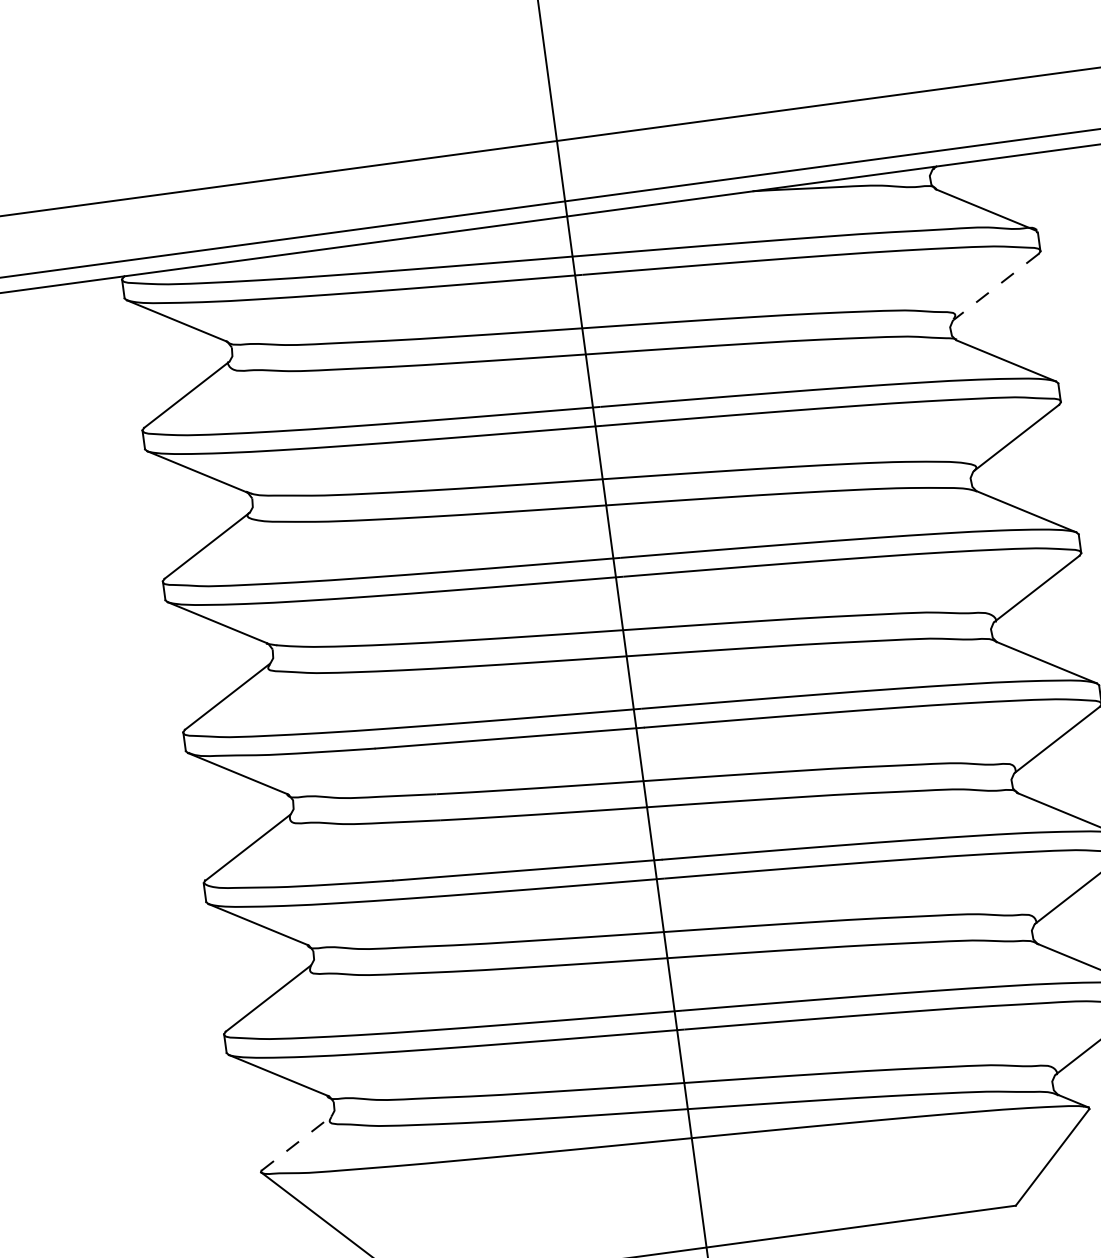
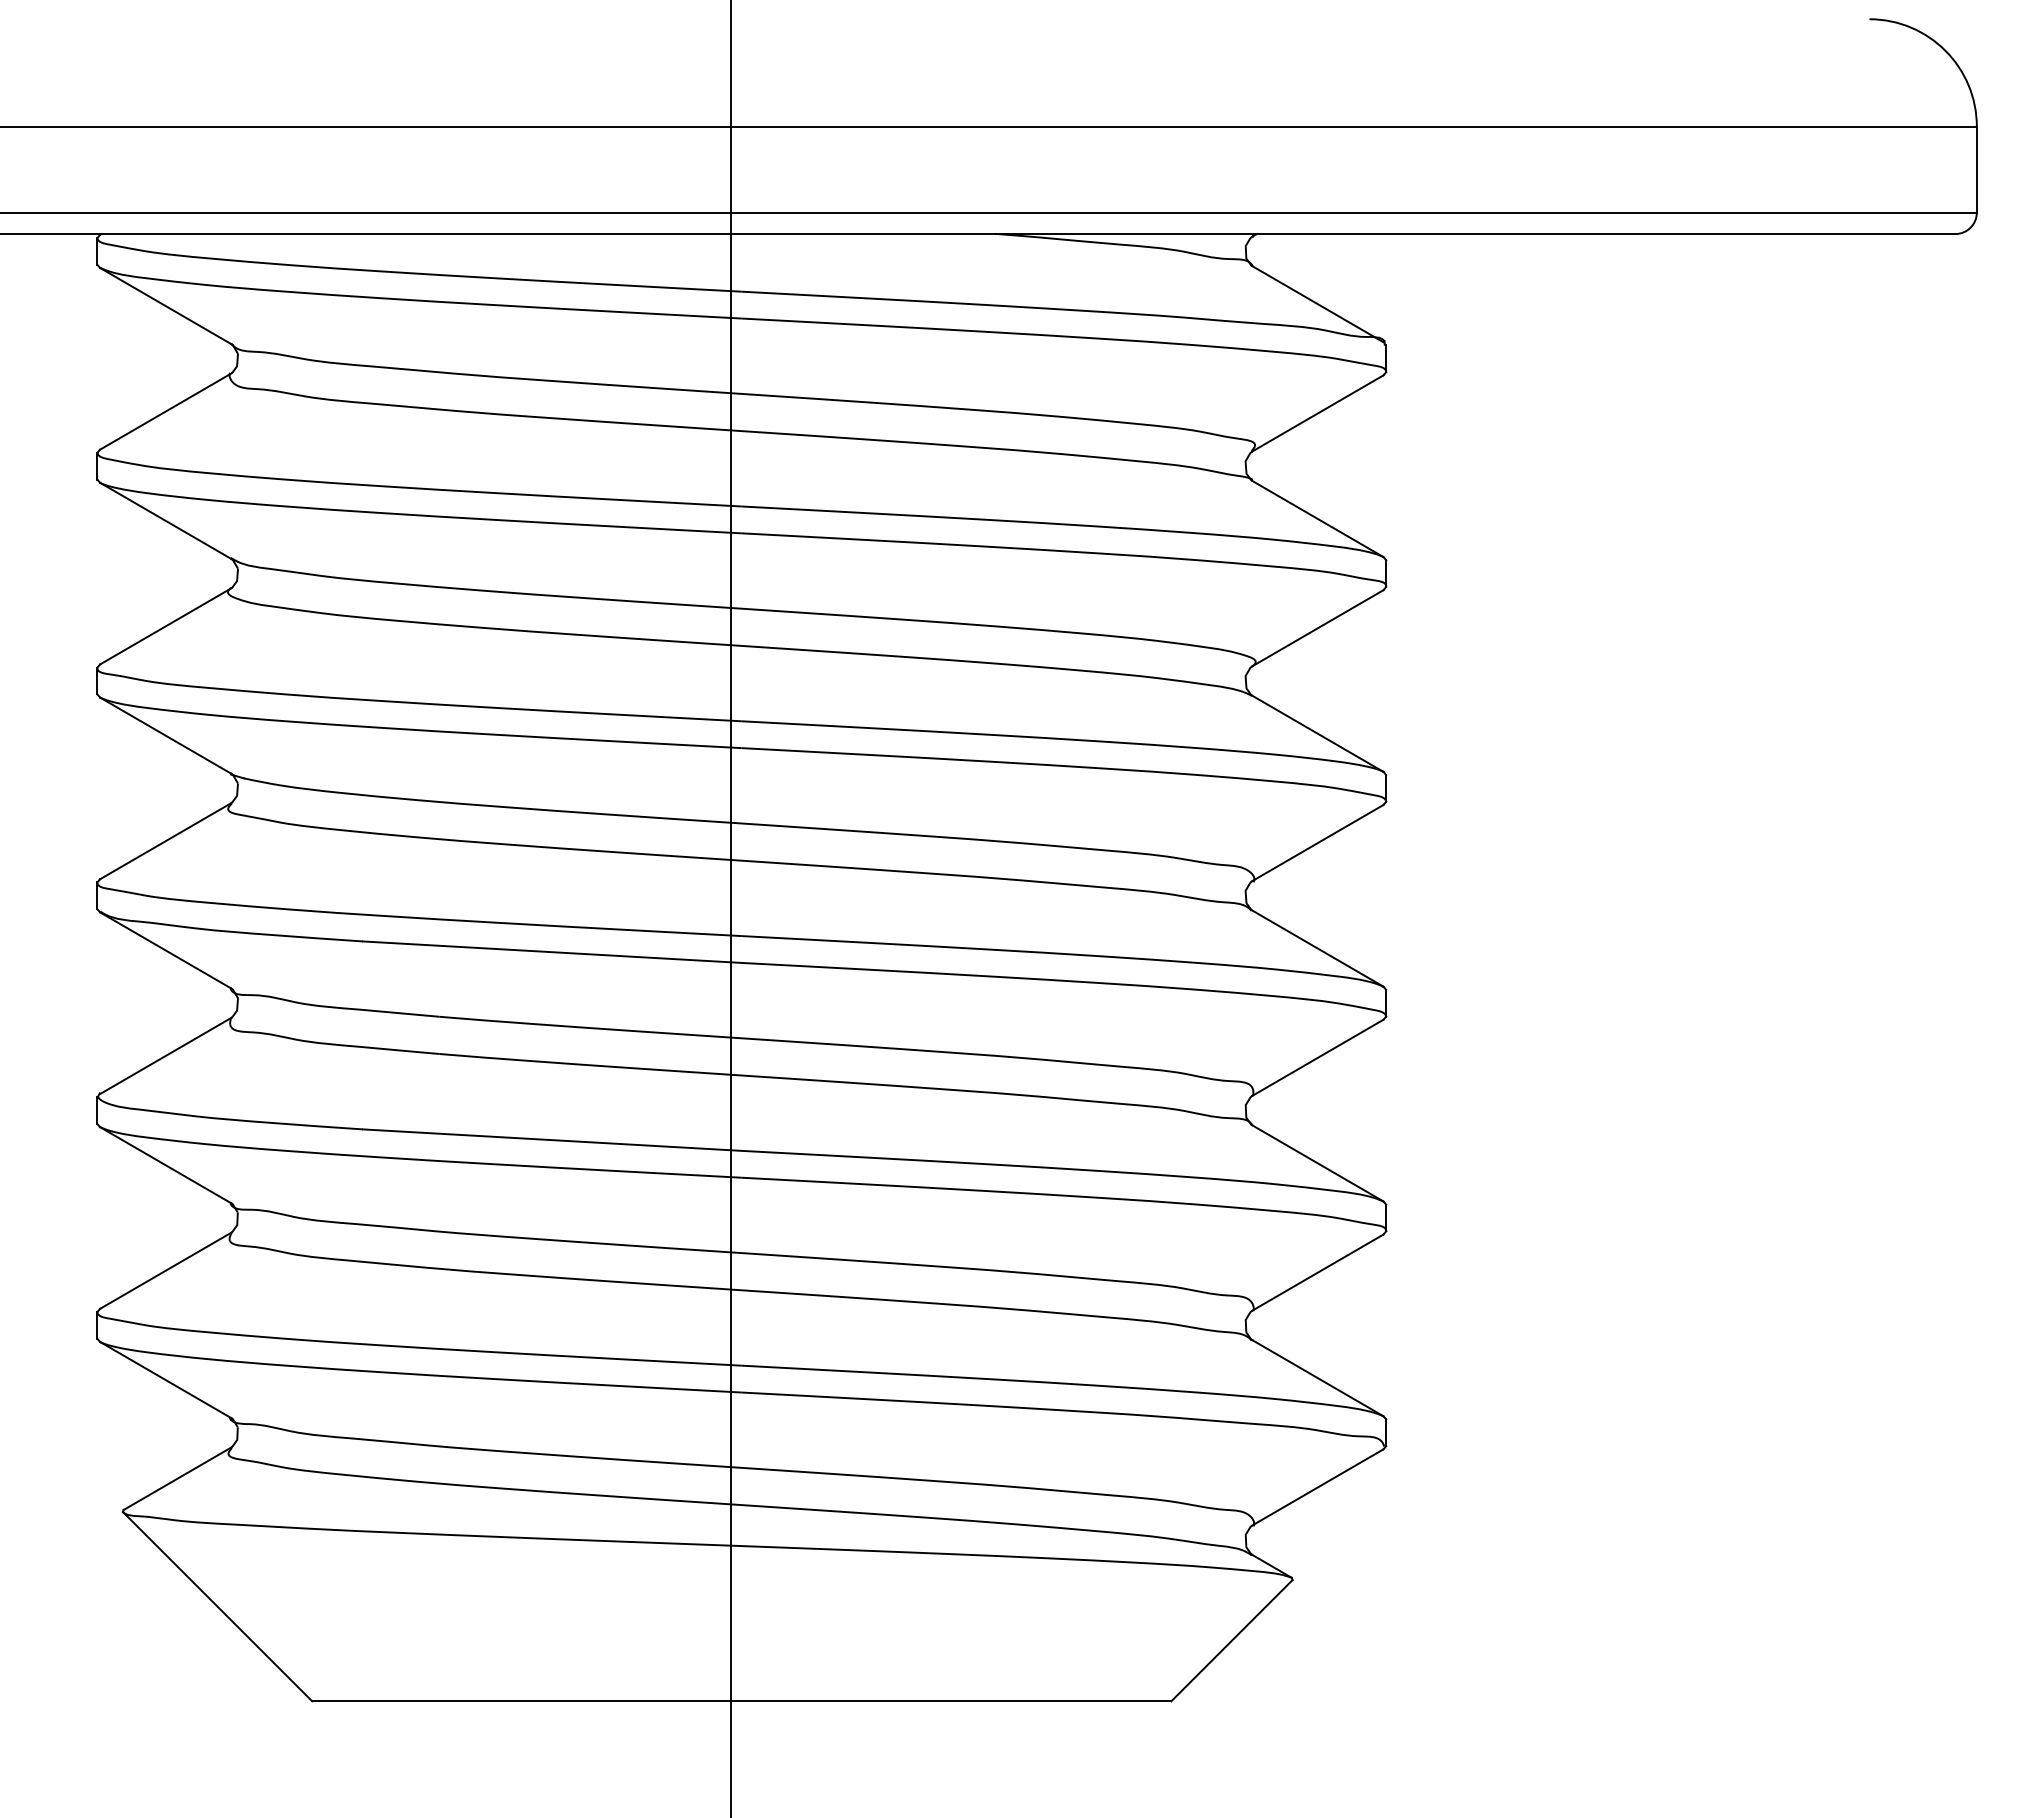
line: (996, 286) -> (1317, 413), dashed -> solid
line: (296, 1143) -> (177, 1478), dashed -> solid

